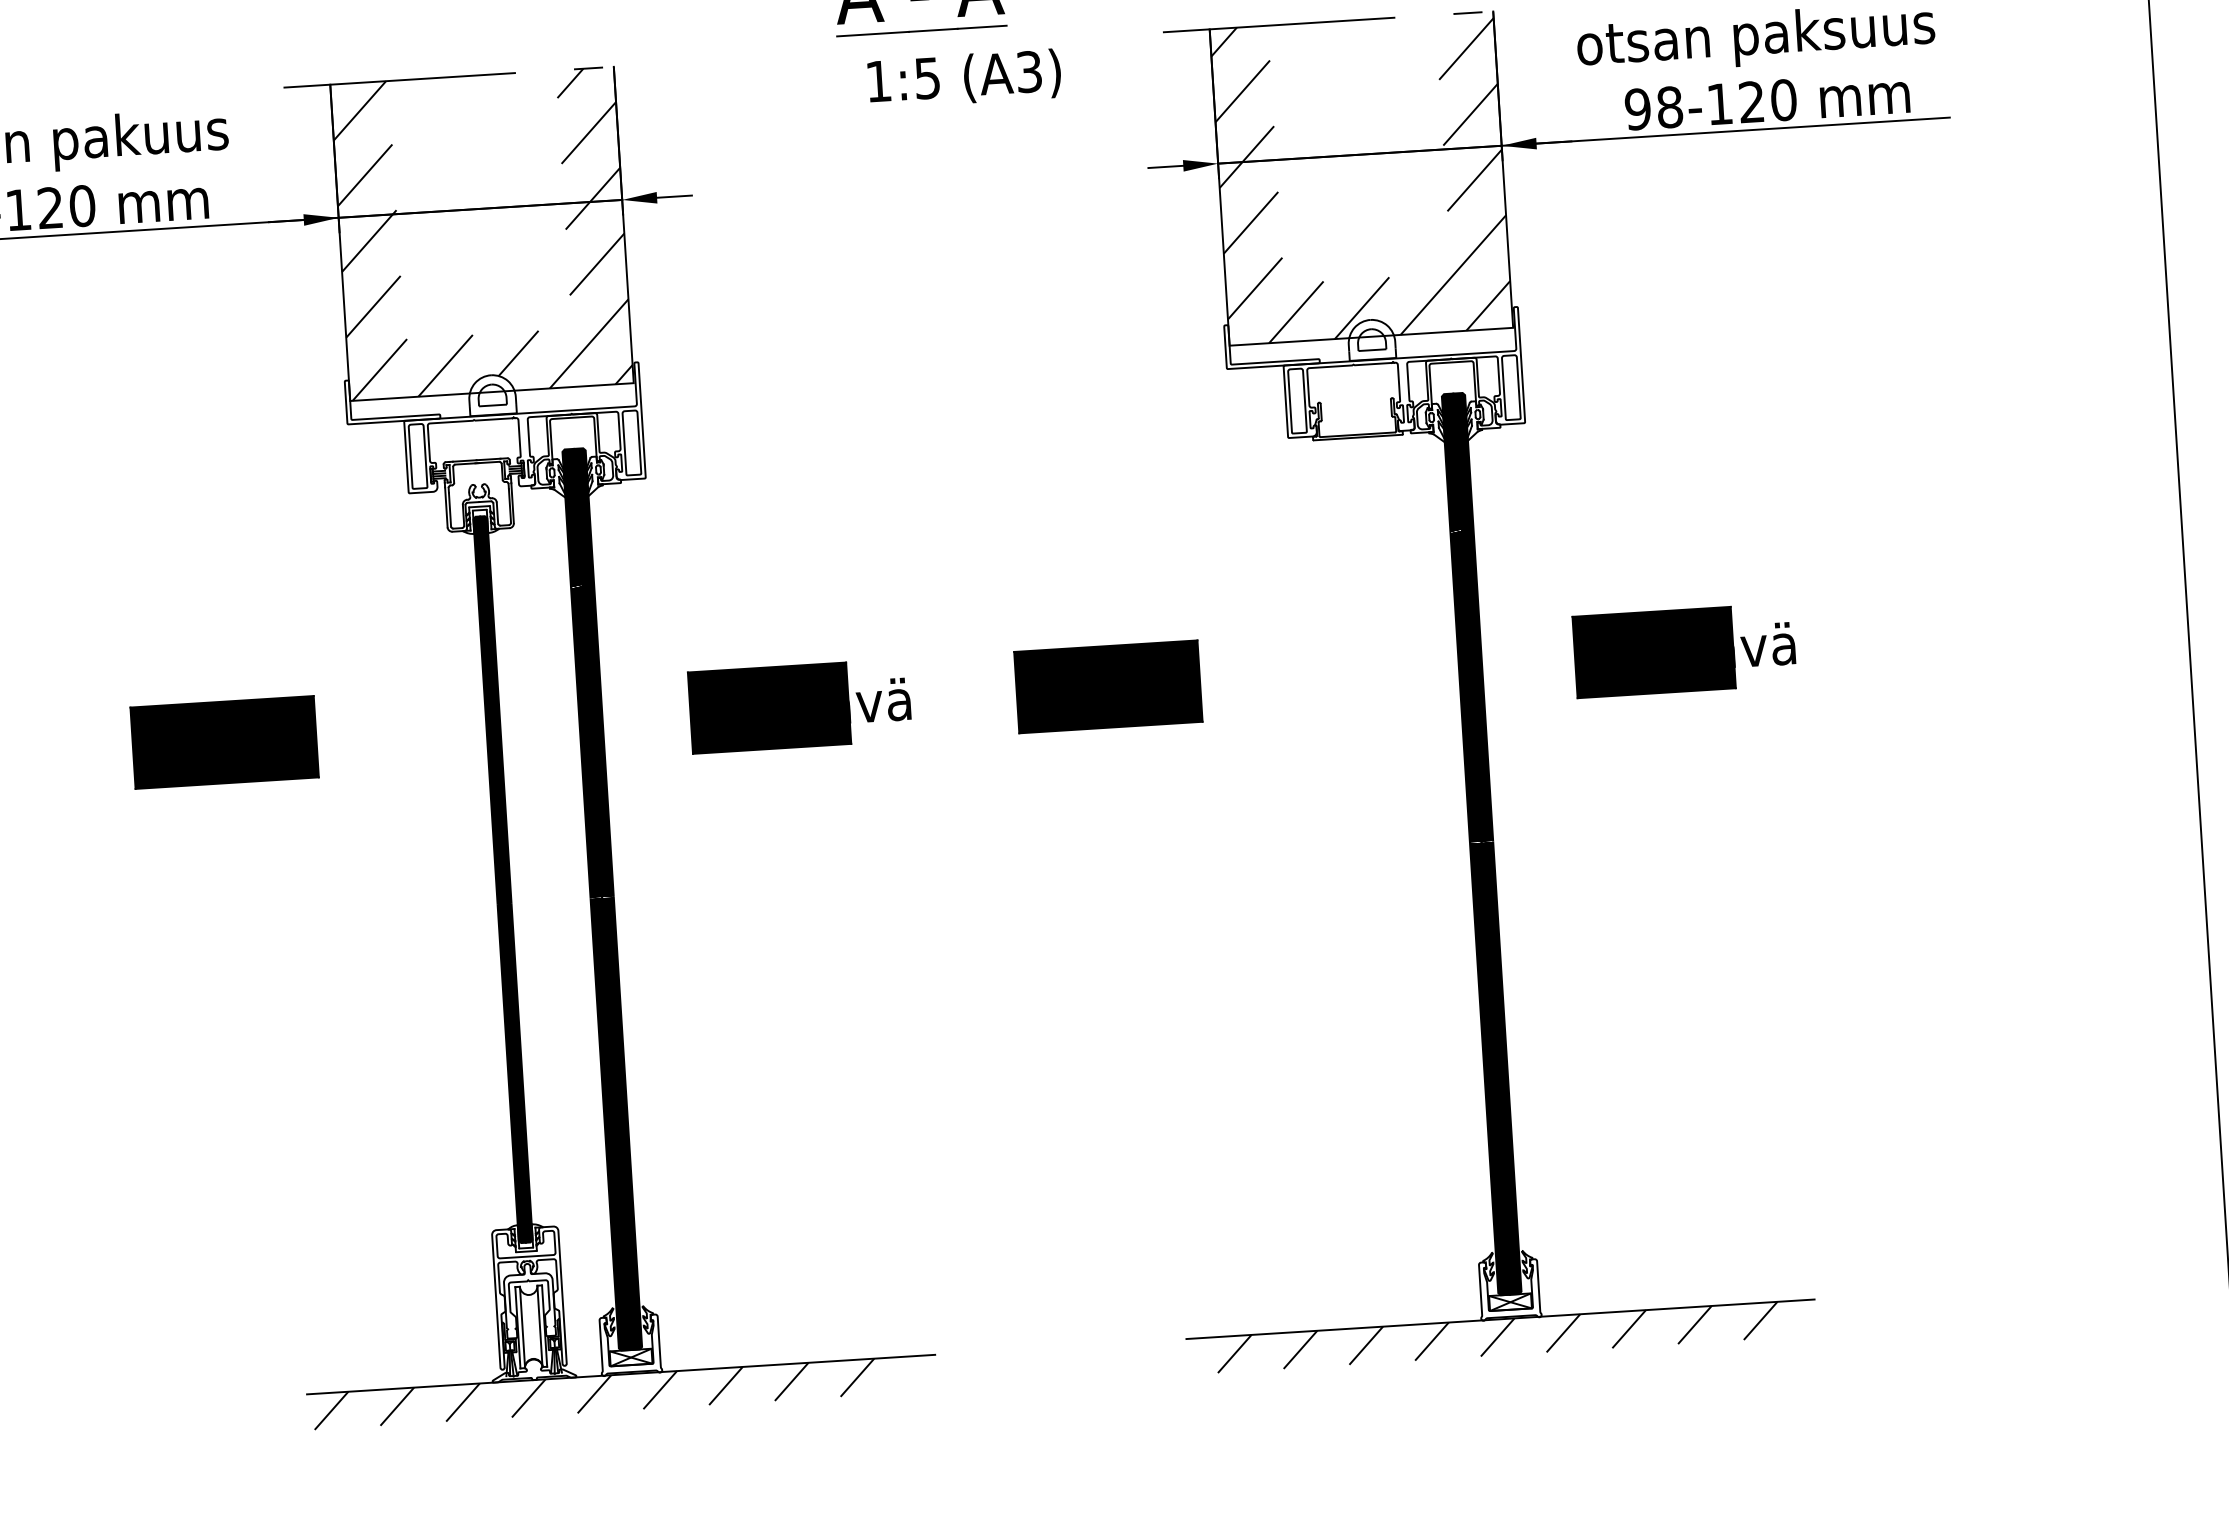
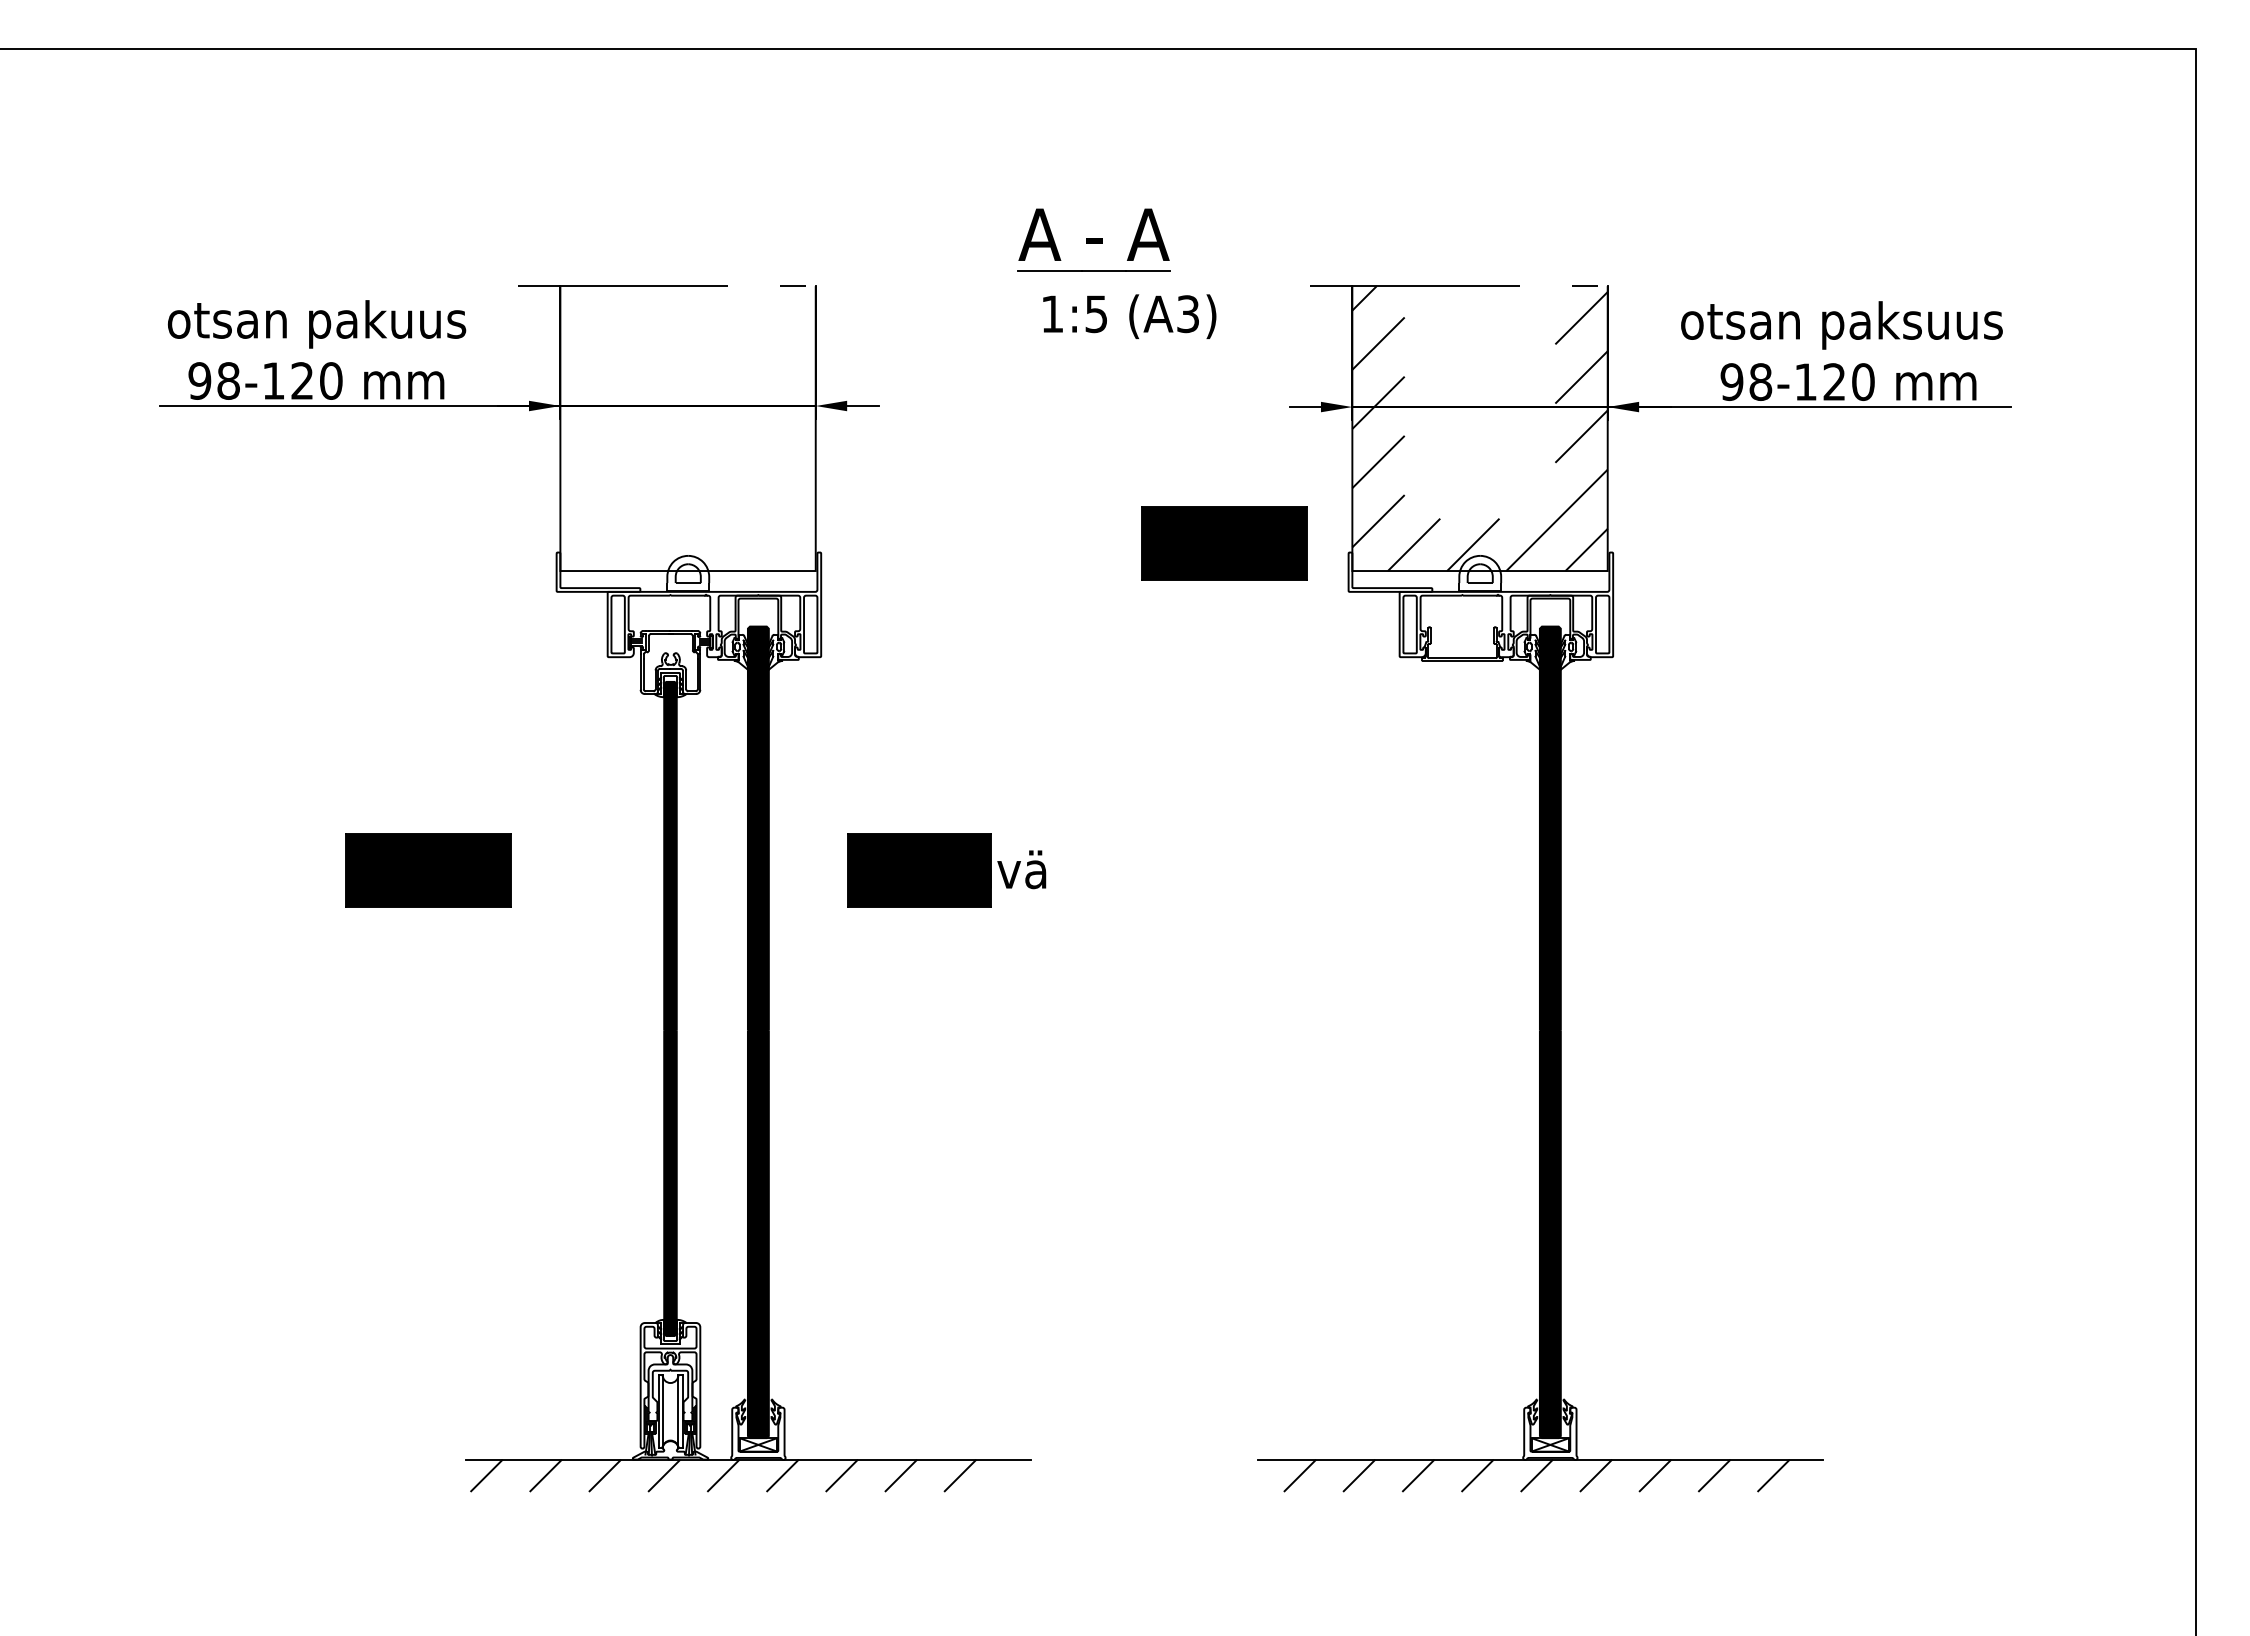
hatch: (481, 233) -> (687, 428), removed
part: (1684, 650) -> (1743, 870), removed
part: (1108, 687) -> (1224, 543), moved

